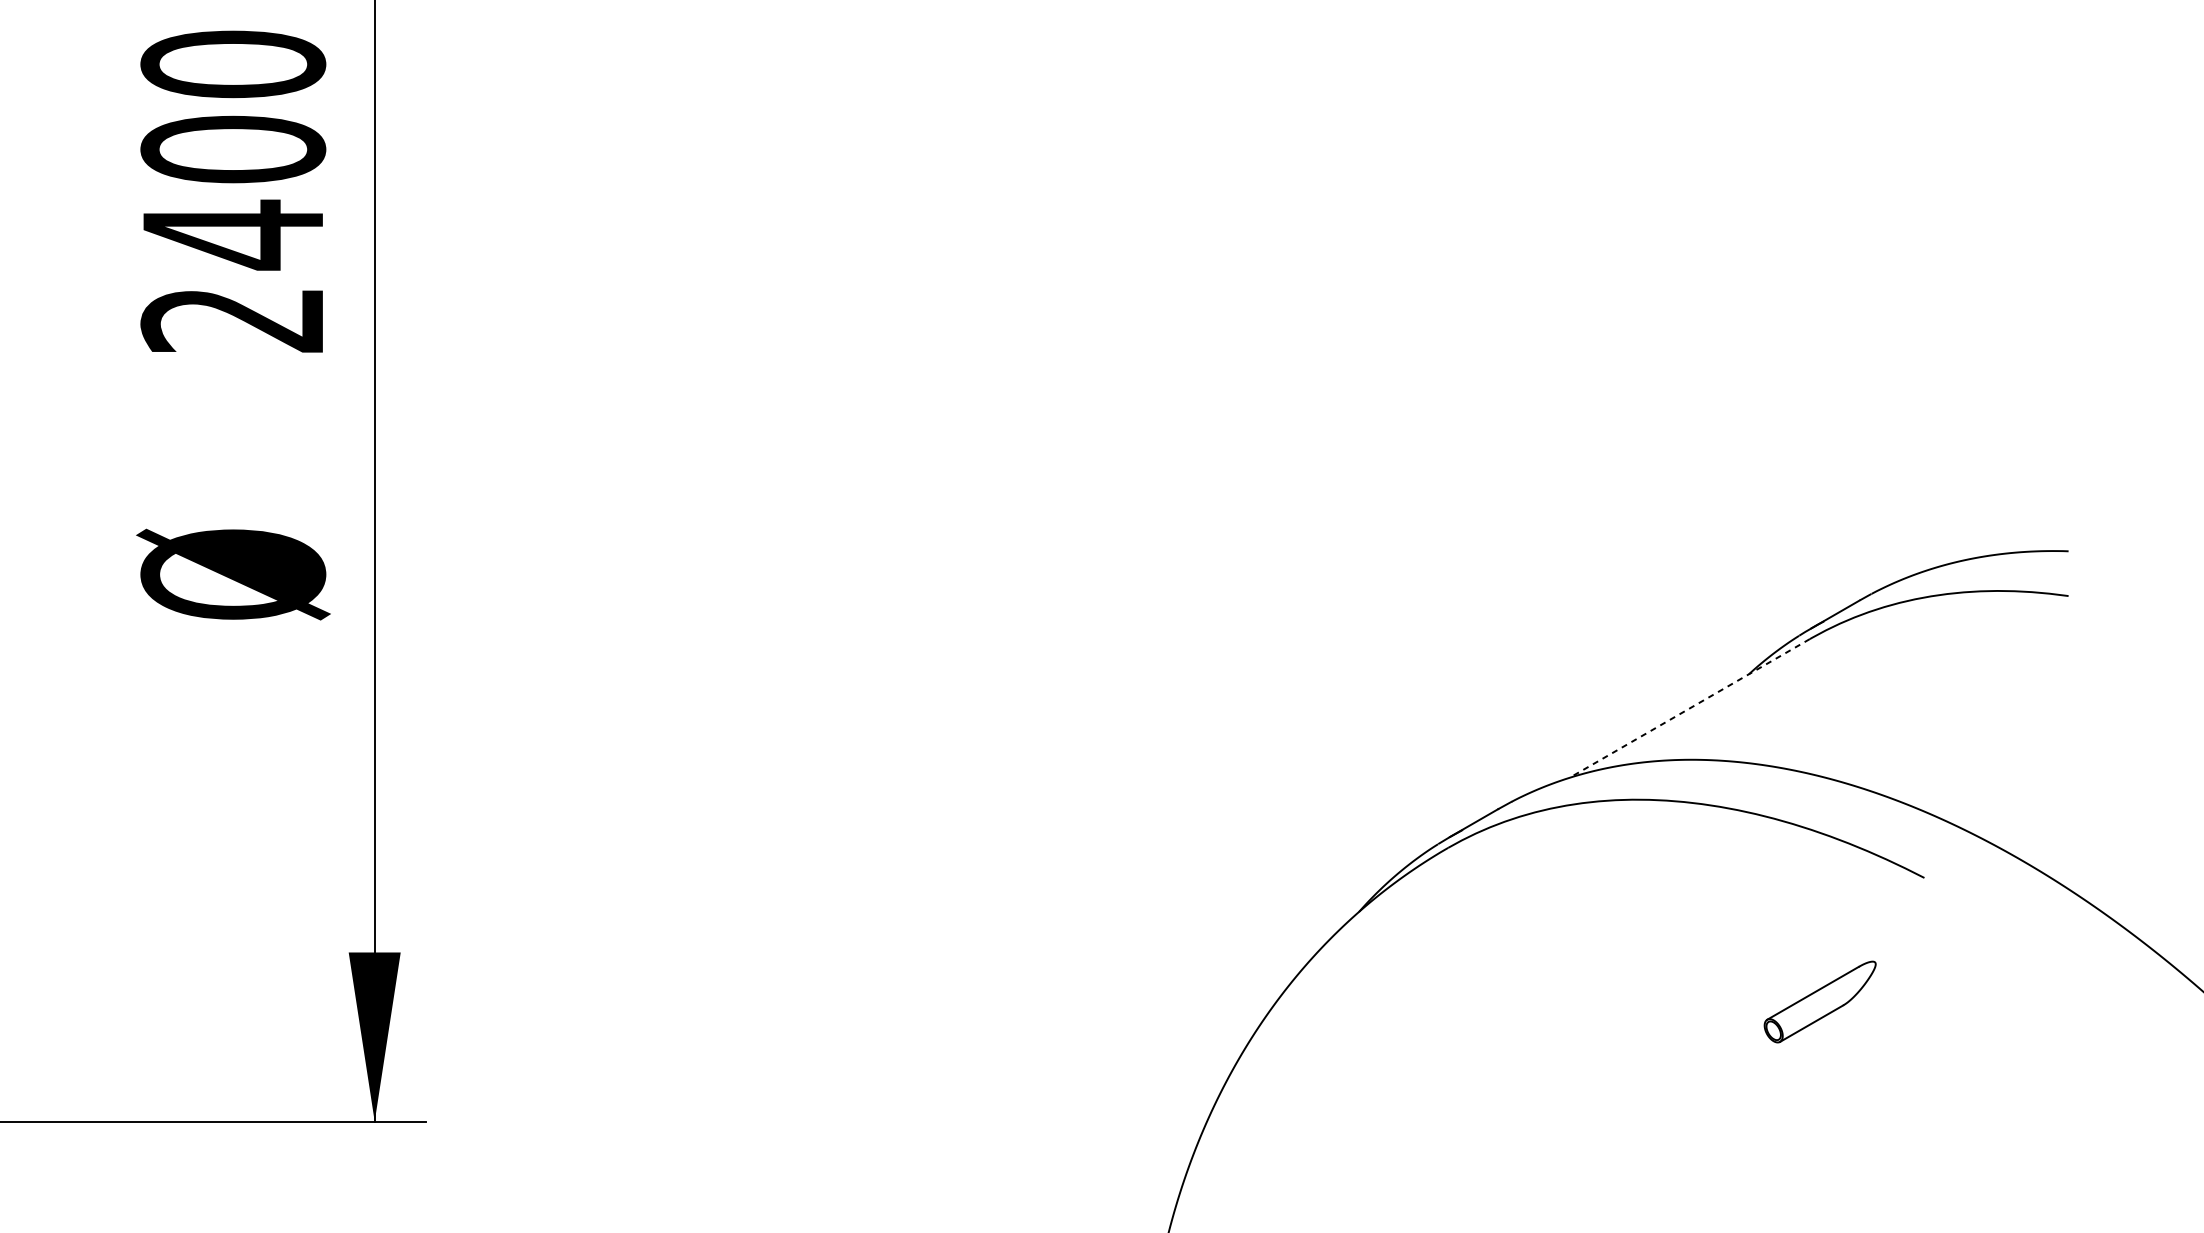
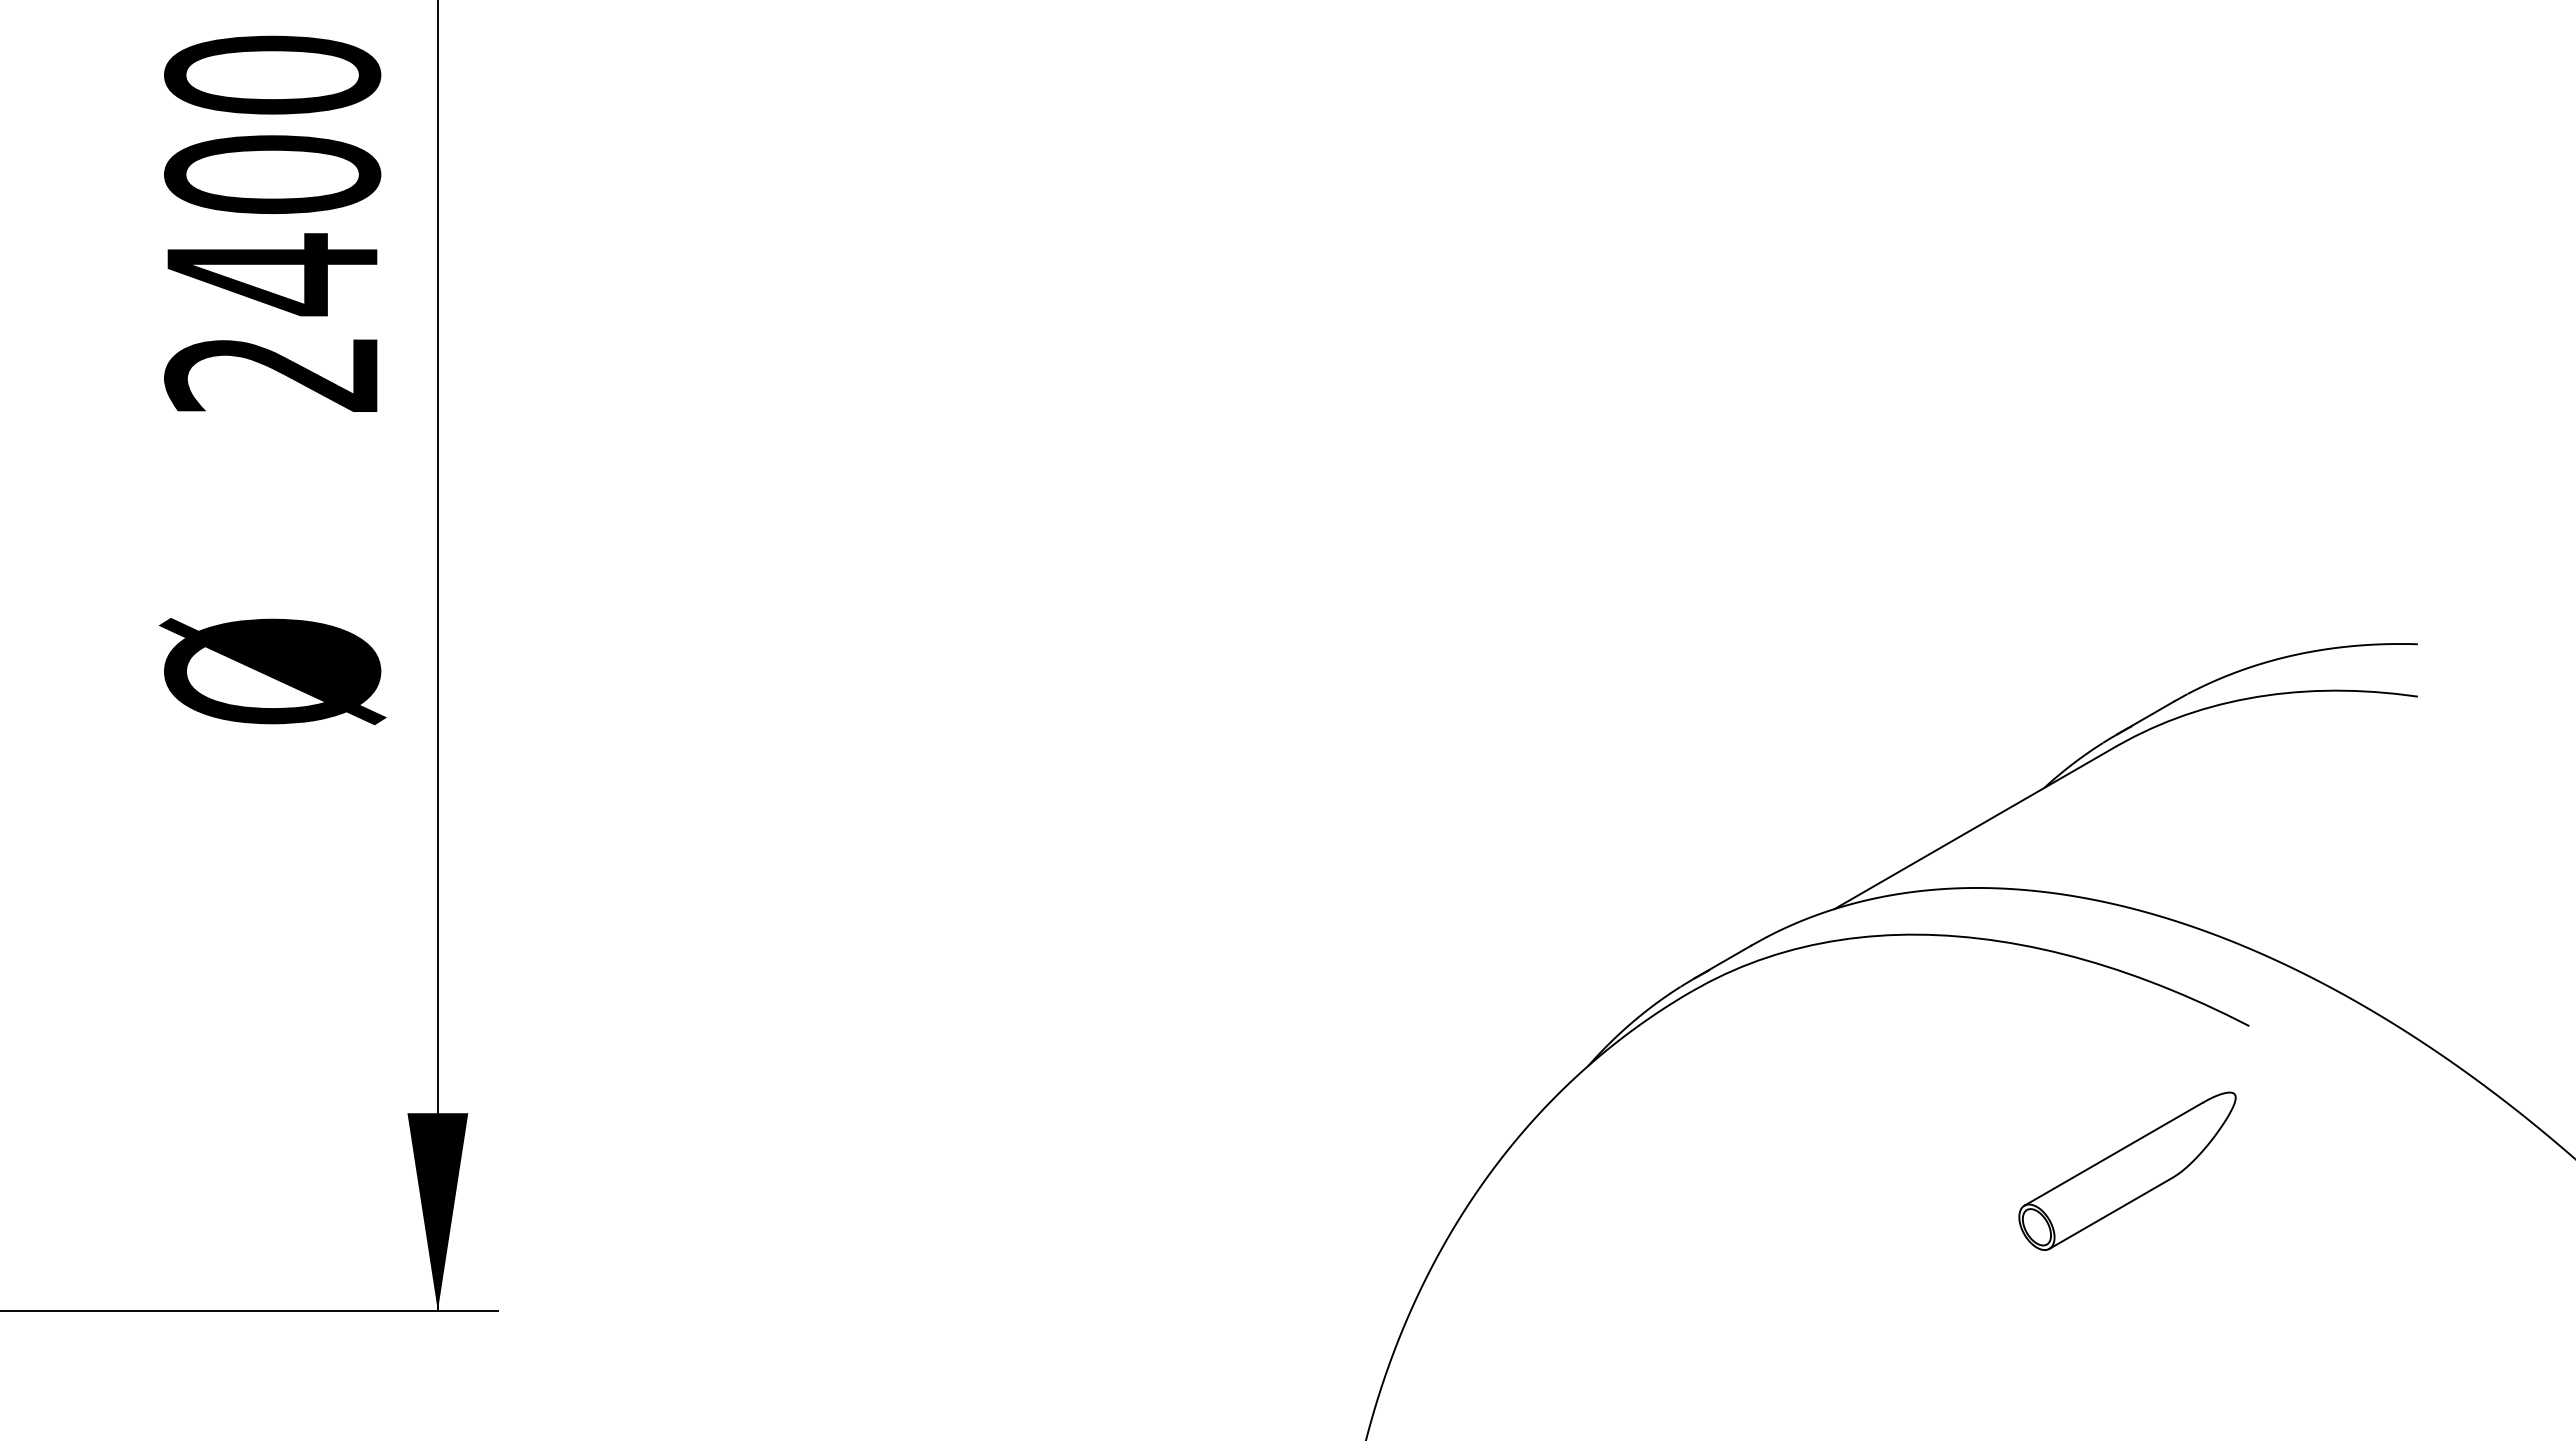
line: (1689, 708) -> (1974, 828), dashed -> solid
part: (1820, 1001) -> (2127, 1170), size x1.67

